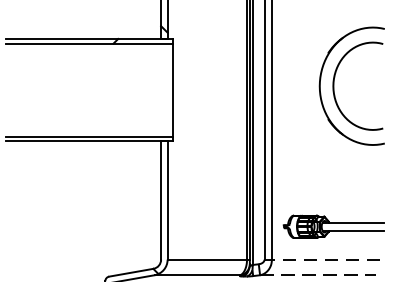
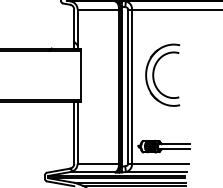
part: (335, 84) -> (154, 74), moved
line: (324, 259) -> (159, 163), dashed -> solid
line: (318, 274) -> (156, 171), dashed -> solid

